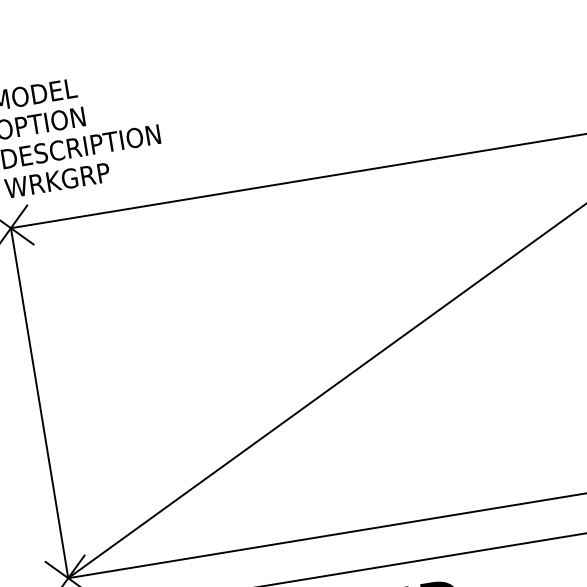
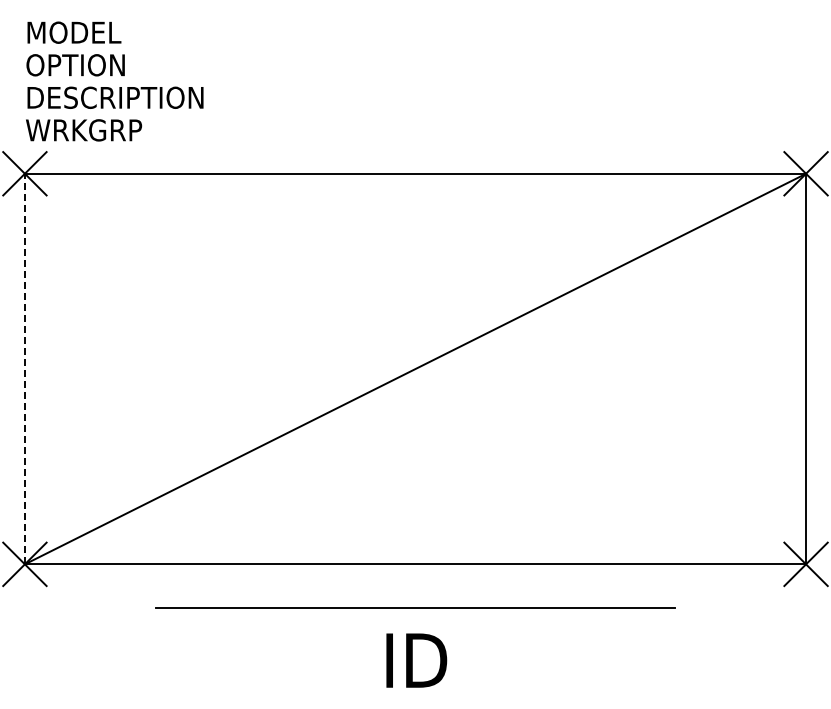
line: (39, 402) -> (24, 368), solid -> dashed

